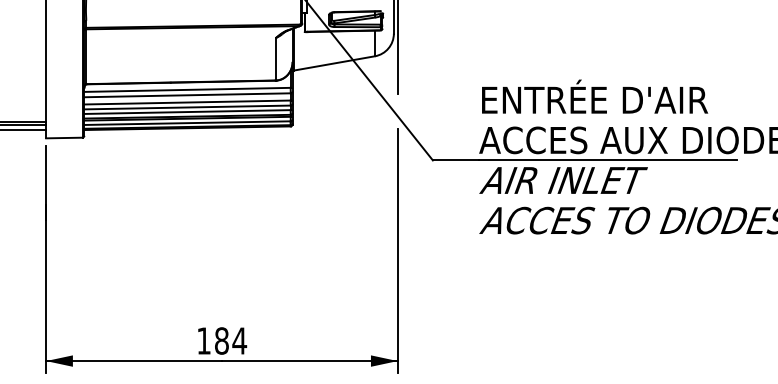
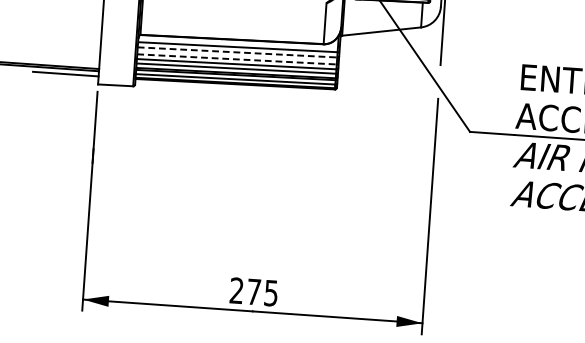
line: (188, 95) -> (238, 52), solid -> dashed
line: (188, 102) -> (237, 59), solid -> dashed
text: (222, 340) -> (254, 291), 184 -> 275

